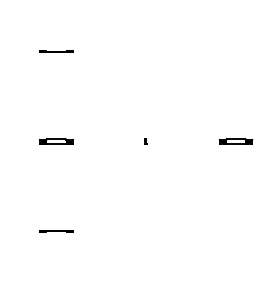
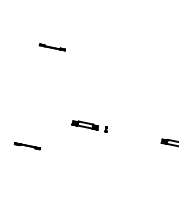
part: (56, 141) -> (85, 125), moved
line: (56, 231) -> (27, 146), moved

